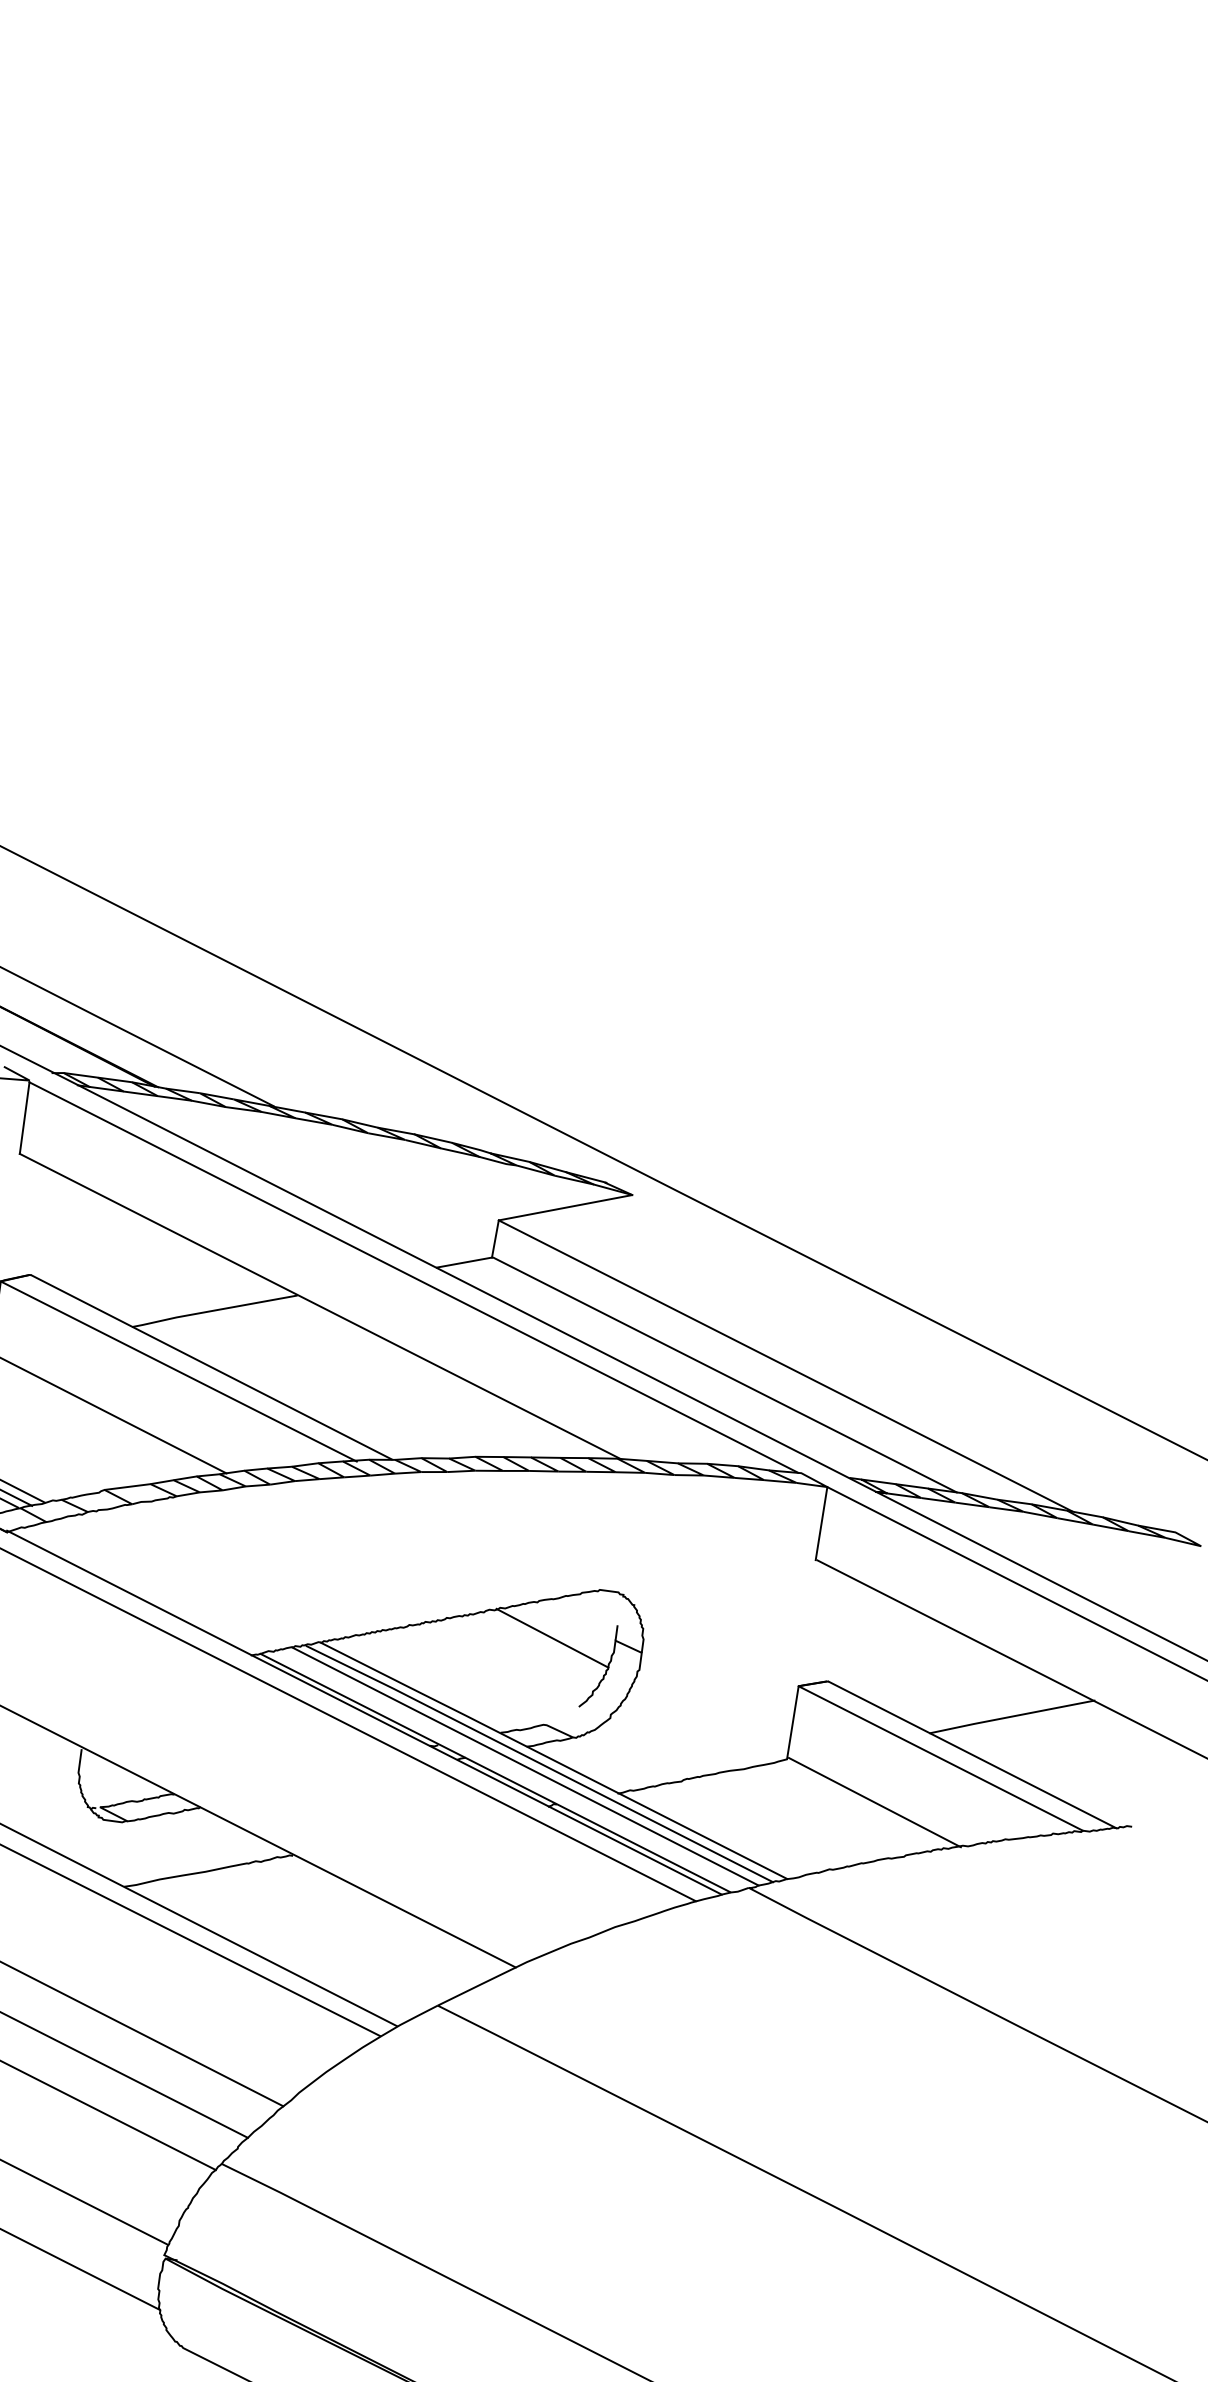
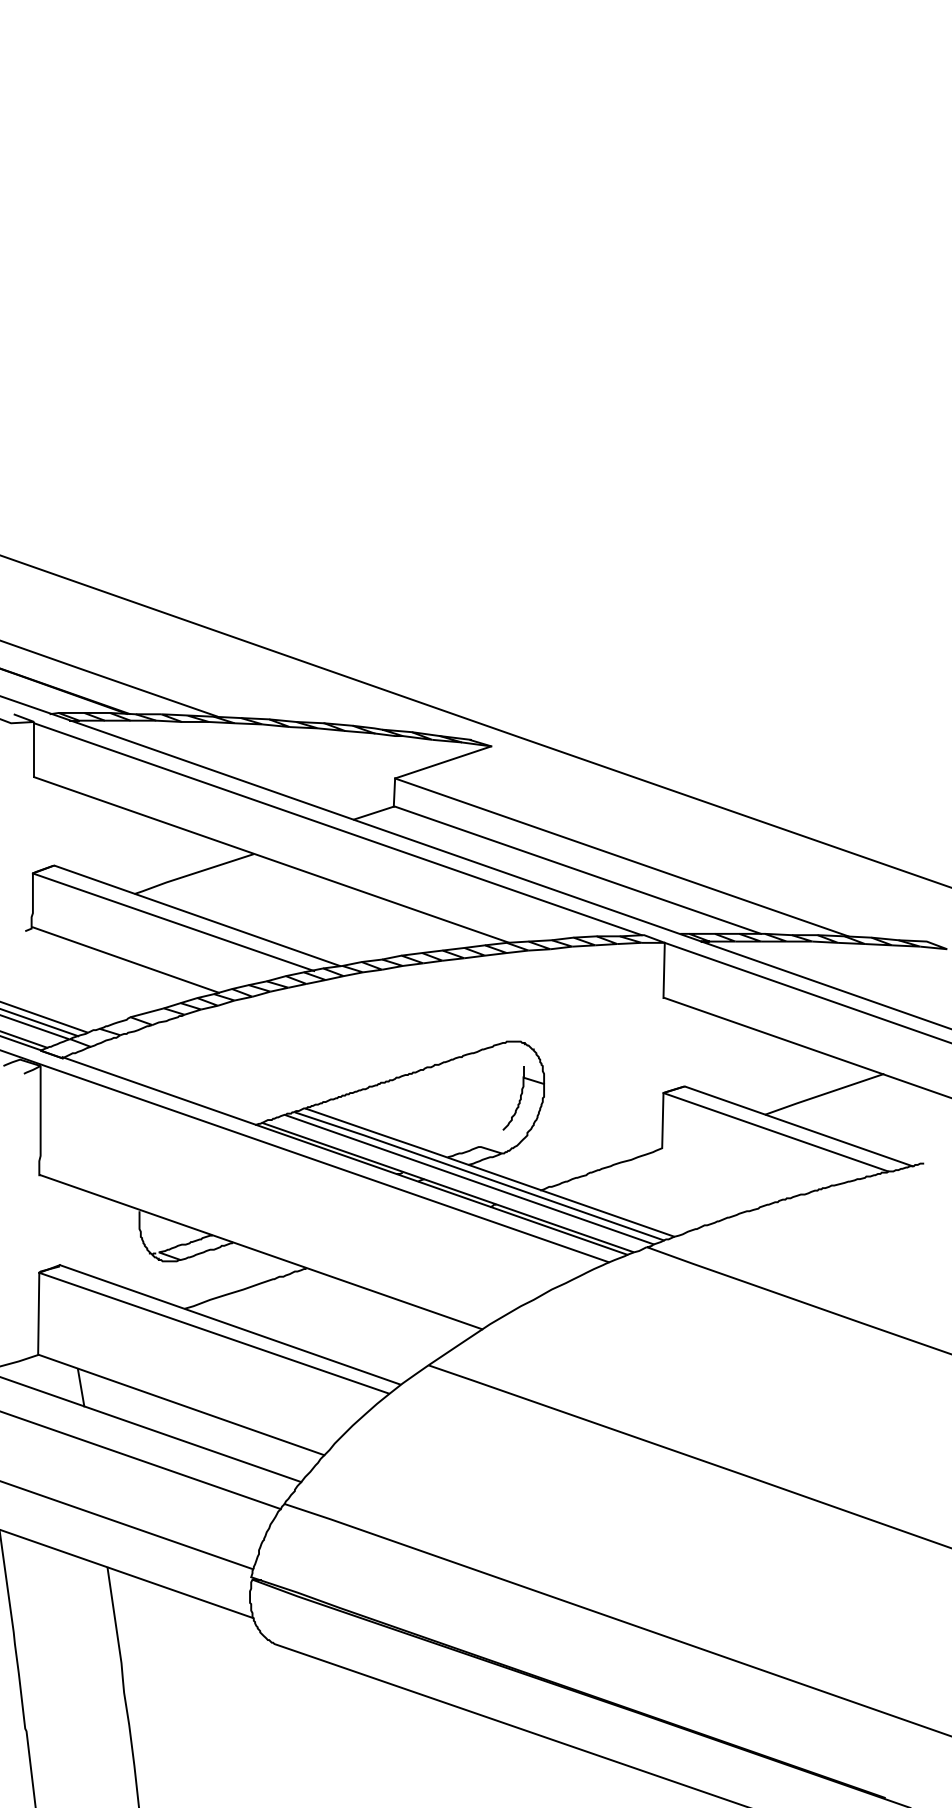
line: (552, 1638) -> (476, 1082), removed
line: (874, 1802) -> (731, 1171), removed

